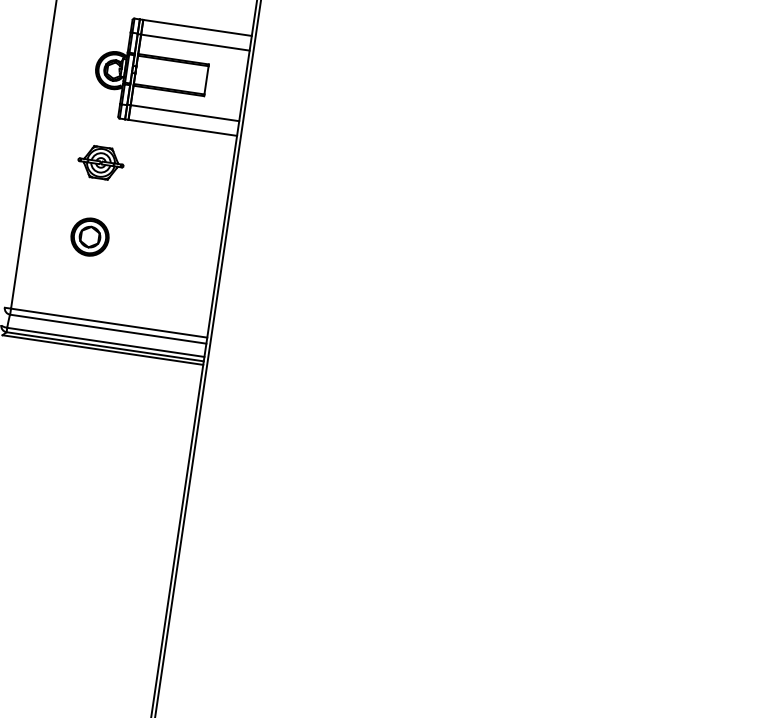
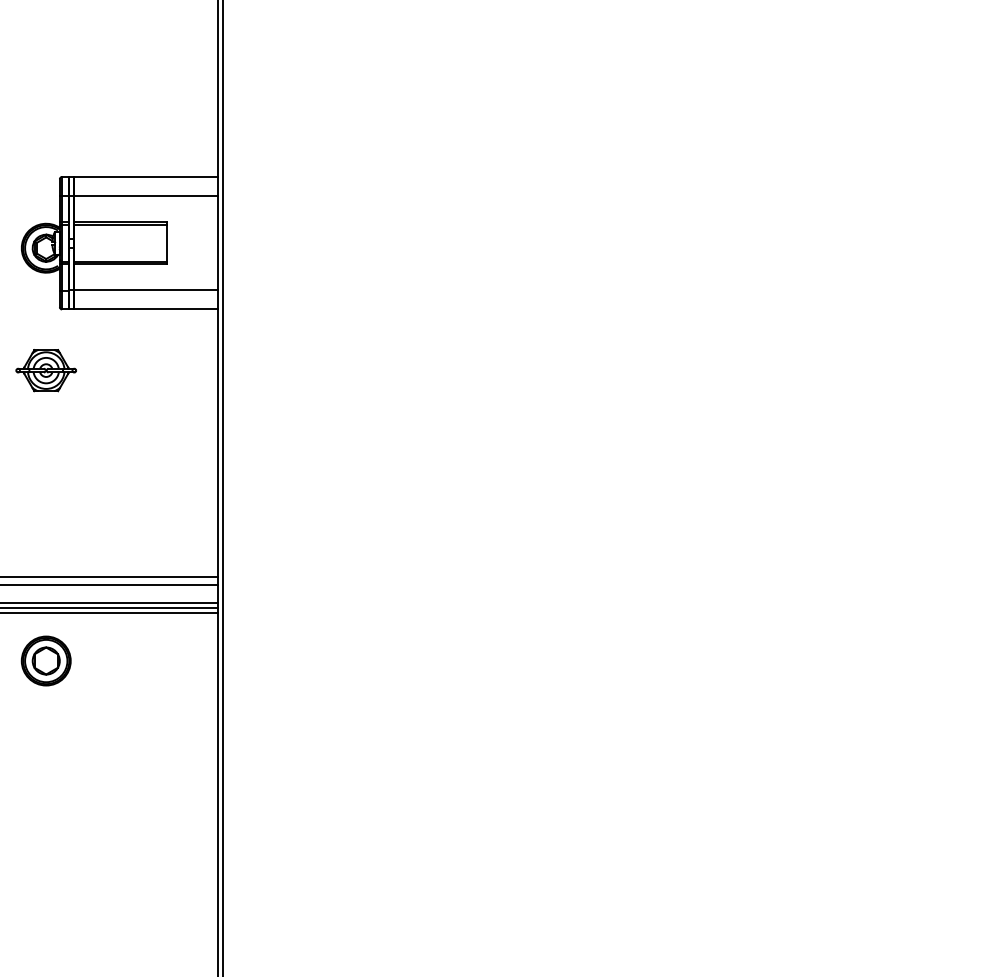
part: (89, 236) -> (45, 660), moved

